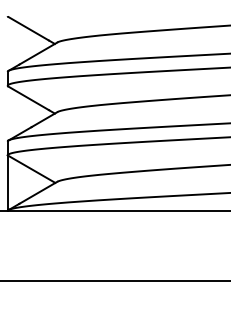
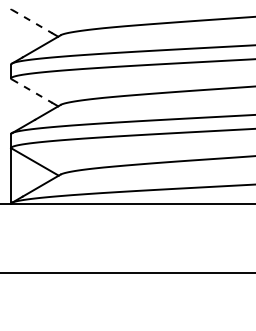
line: (29, 28) -> (32, 21), solid -> dashed
line: (29, 98) -> (32, 91), solid -> dashed

